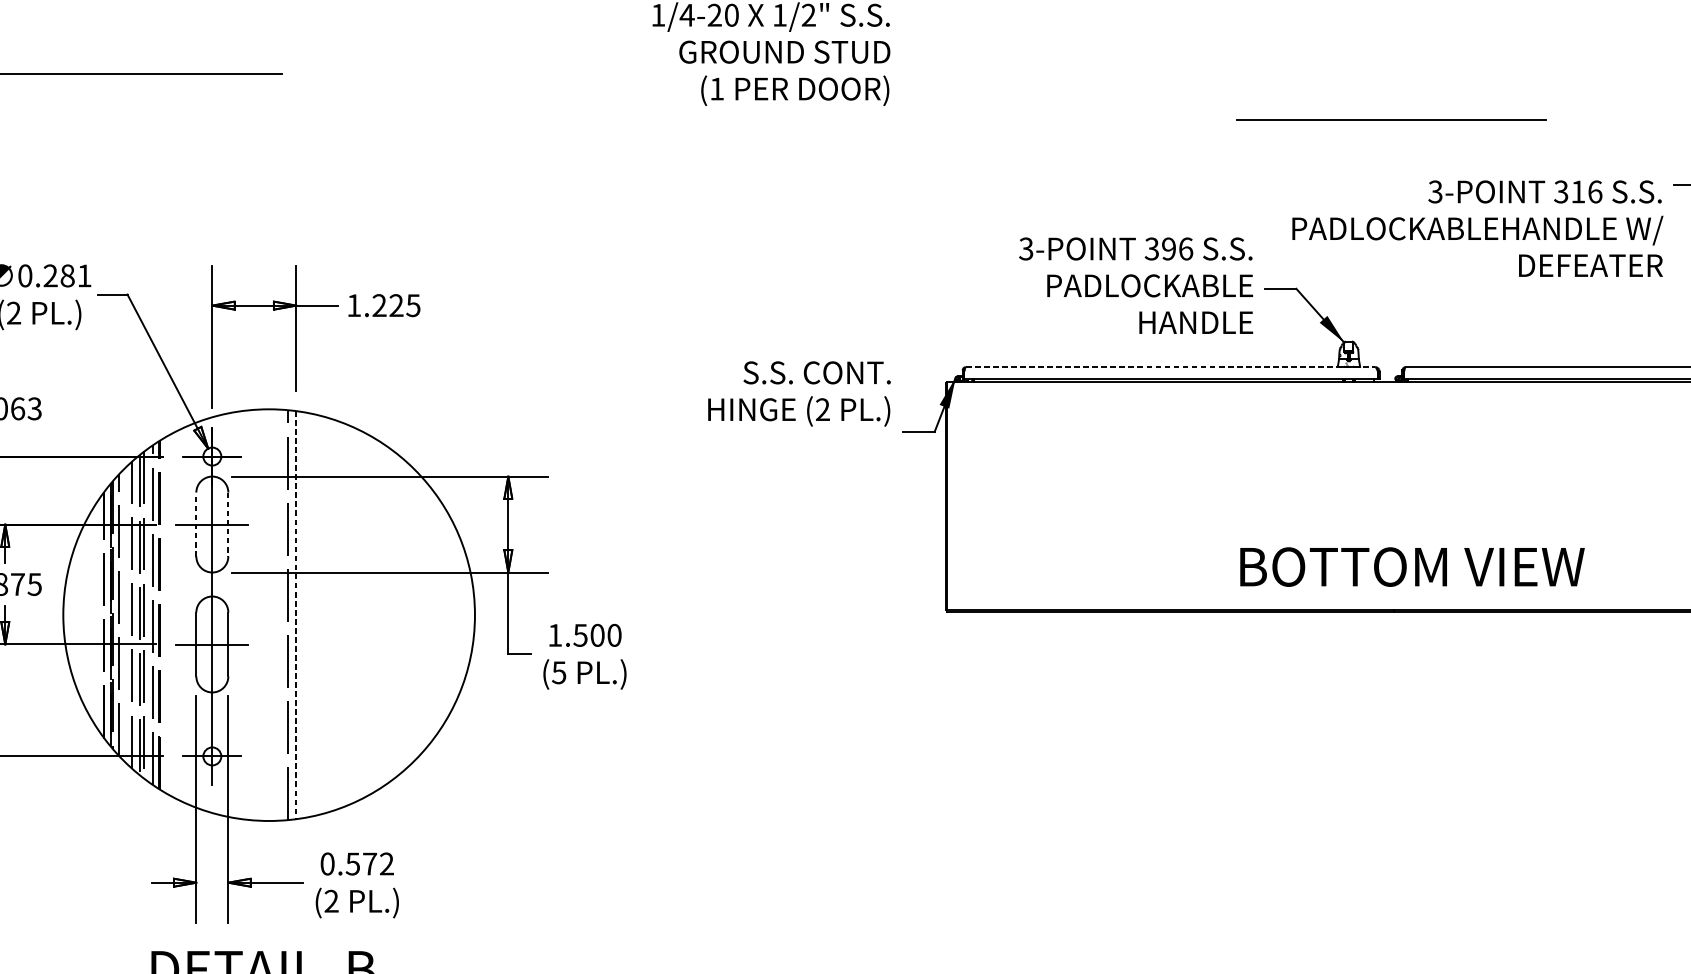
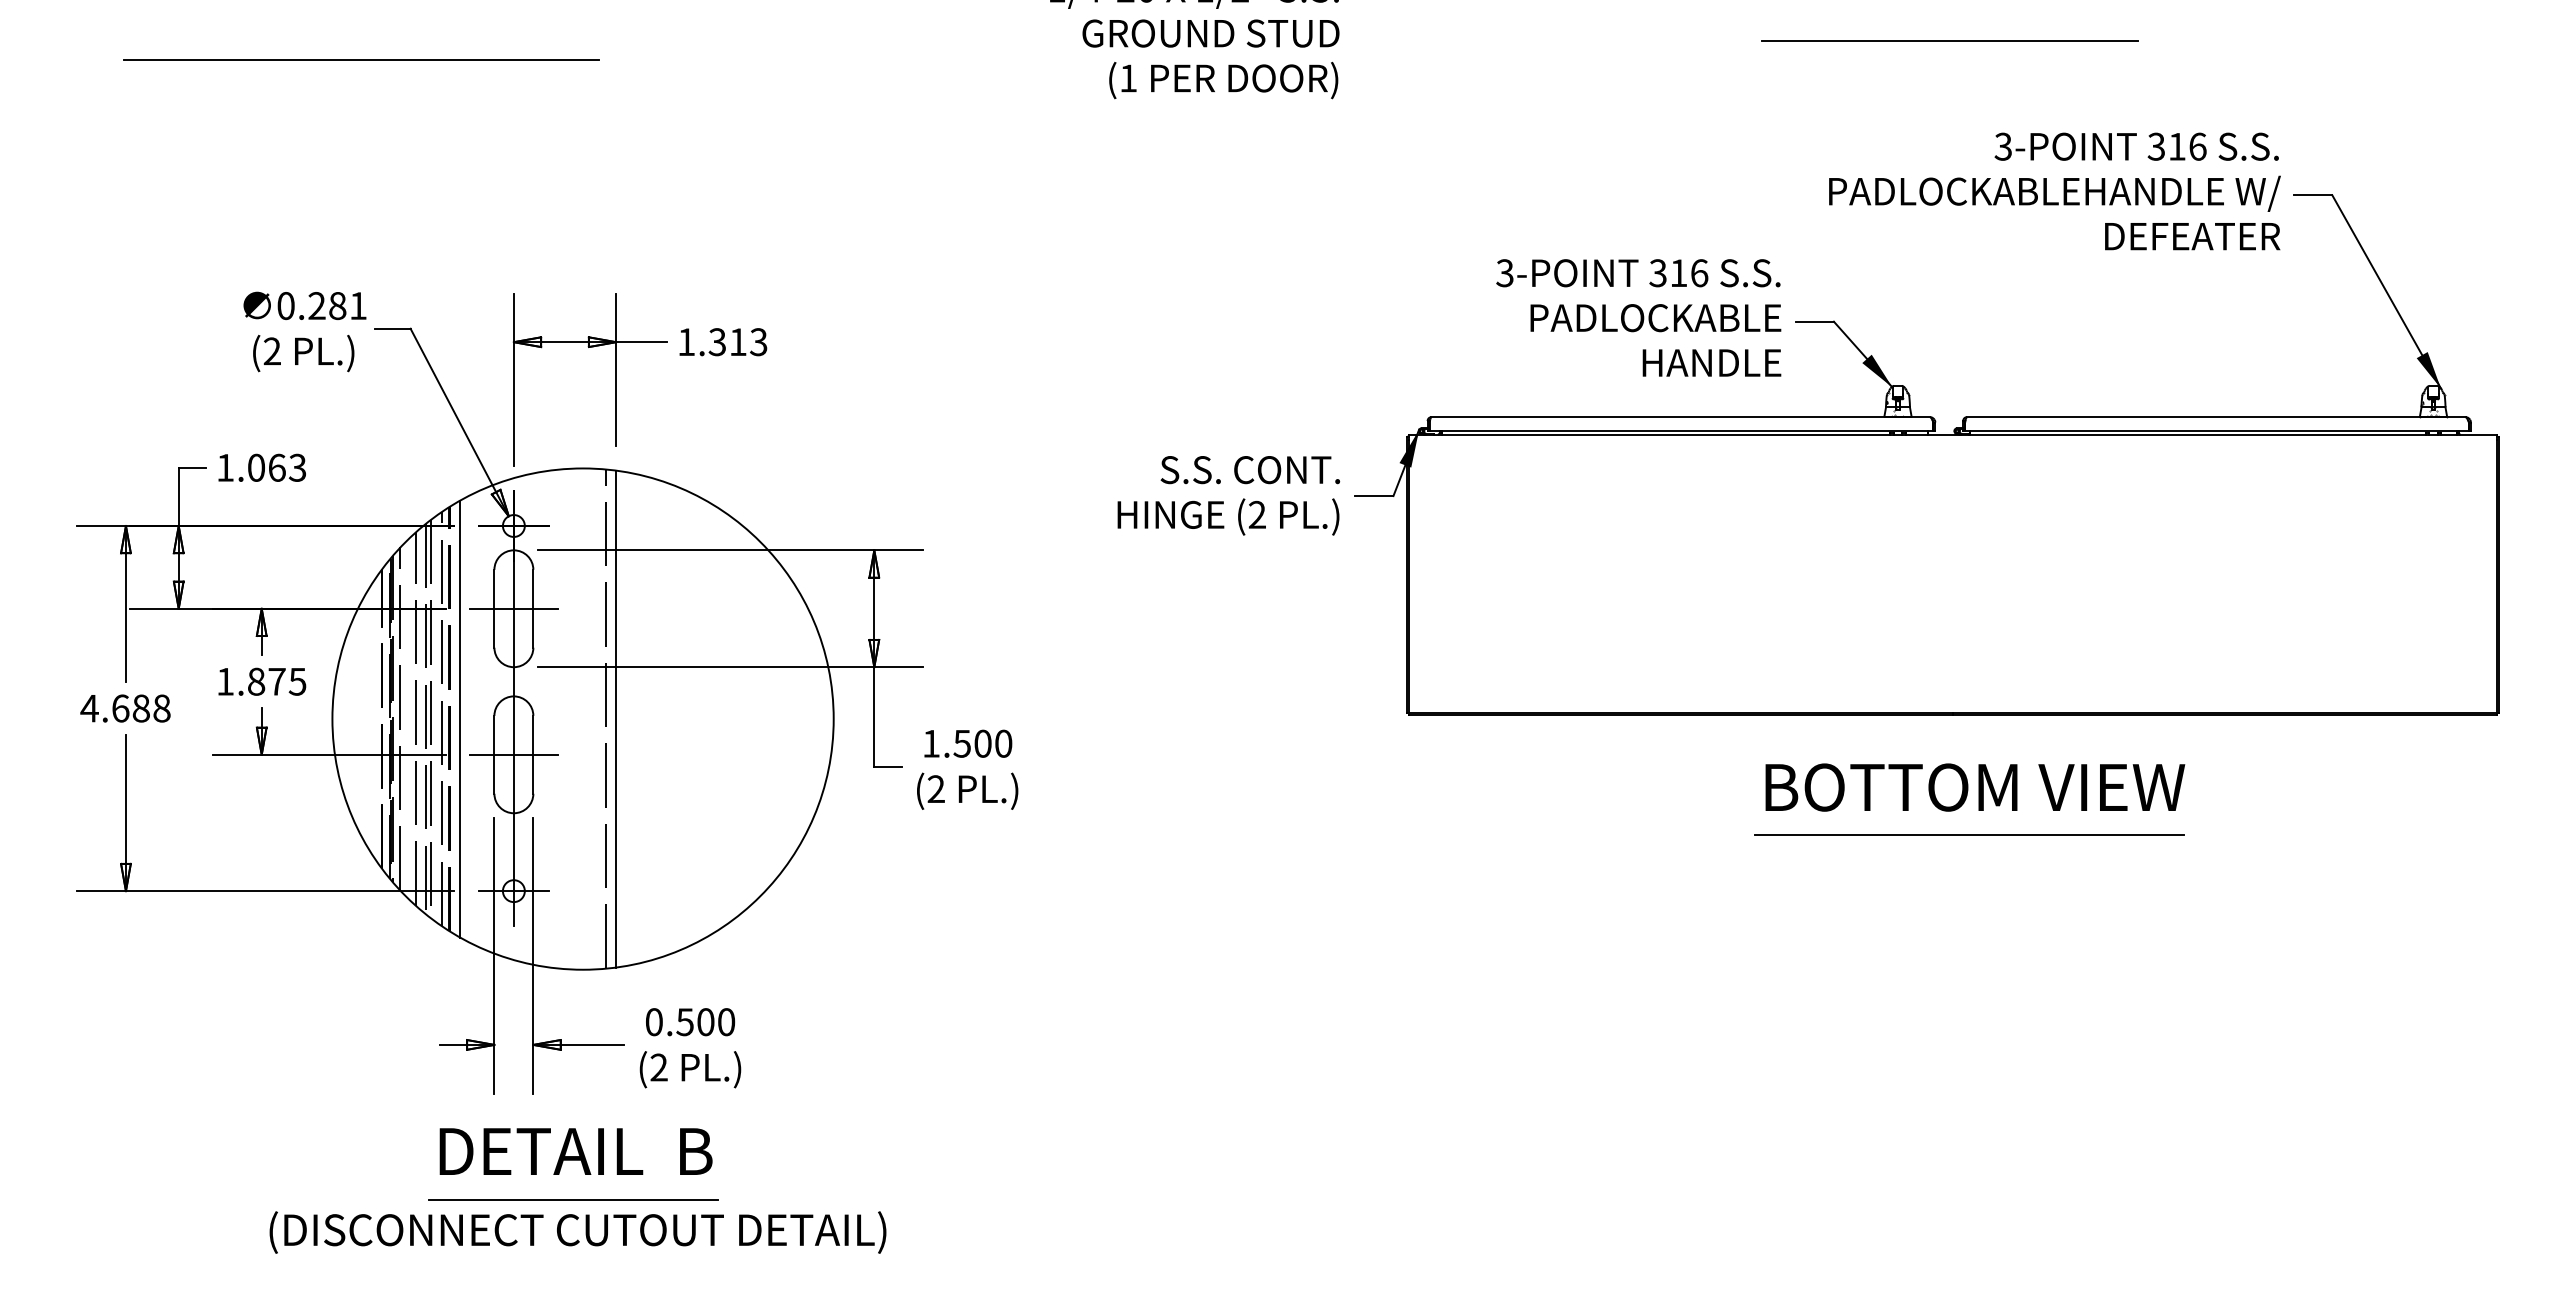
line: (1391, 120) -> (1949, 40), moved
text: (1477, 228) -> (2054, 191), moved
text: (1168, 249) -> (1678, 273), 396 -> 316
text: (395, 305) -> (737, 342), 1.225 -> 1.313
line: (1171, 367) -> (1681, 417), dashed -> solid
text: (799, 393) -> (1228, 495), moved
line: (196, 524) -> (494, 608), dashed -> solid
line: (228, 524) -> (533, 608), dashed -> solid
text: (1412, 567) -> (1975, 787), moved
line: (168, 614) -> (460, 718), added
line: (296, 615) -> (616, 719), dashed -> solid
text: (558, 672) -> (935, 789), (5 -> (2
line: (1407, 710) -> (1969, 835), added
text: (378, 864) -> (716, 1022), 0.572 -> 0.500

